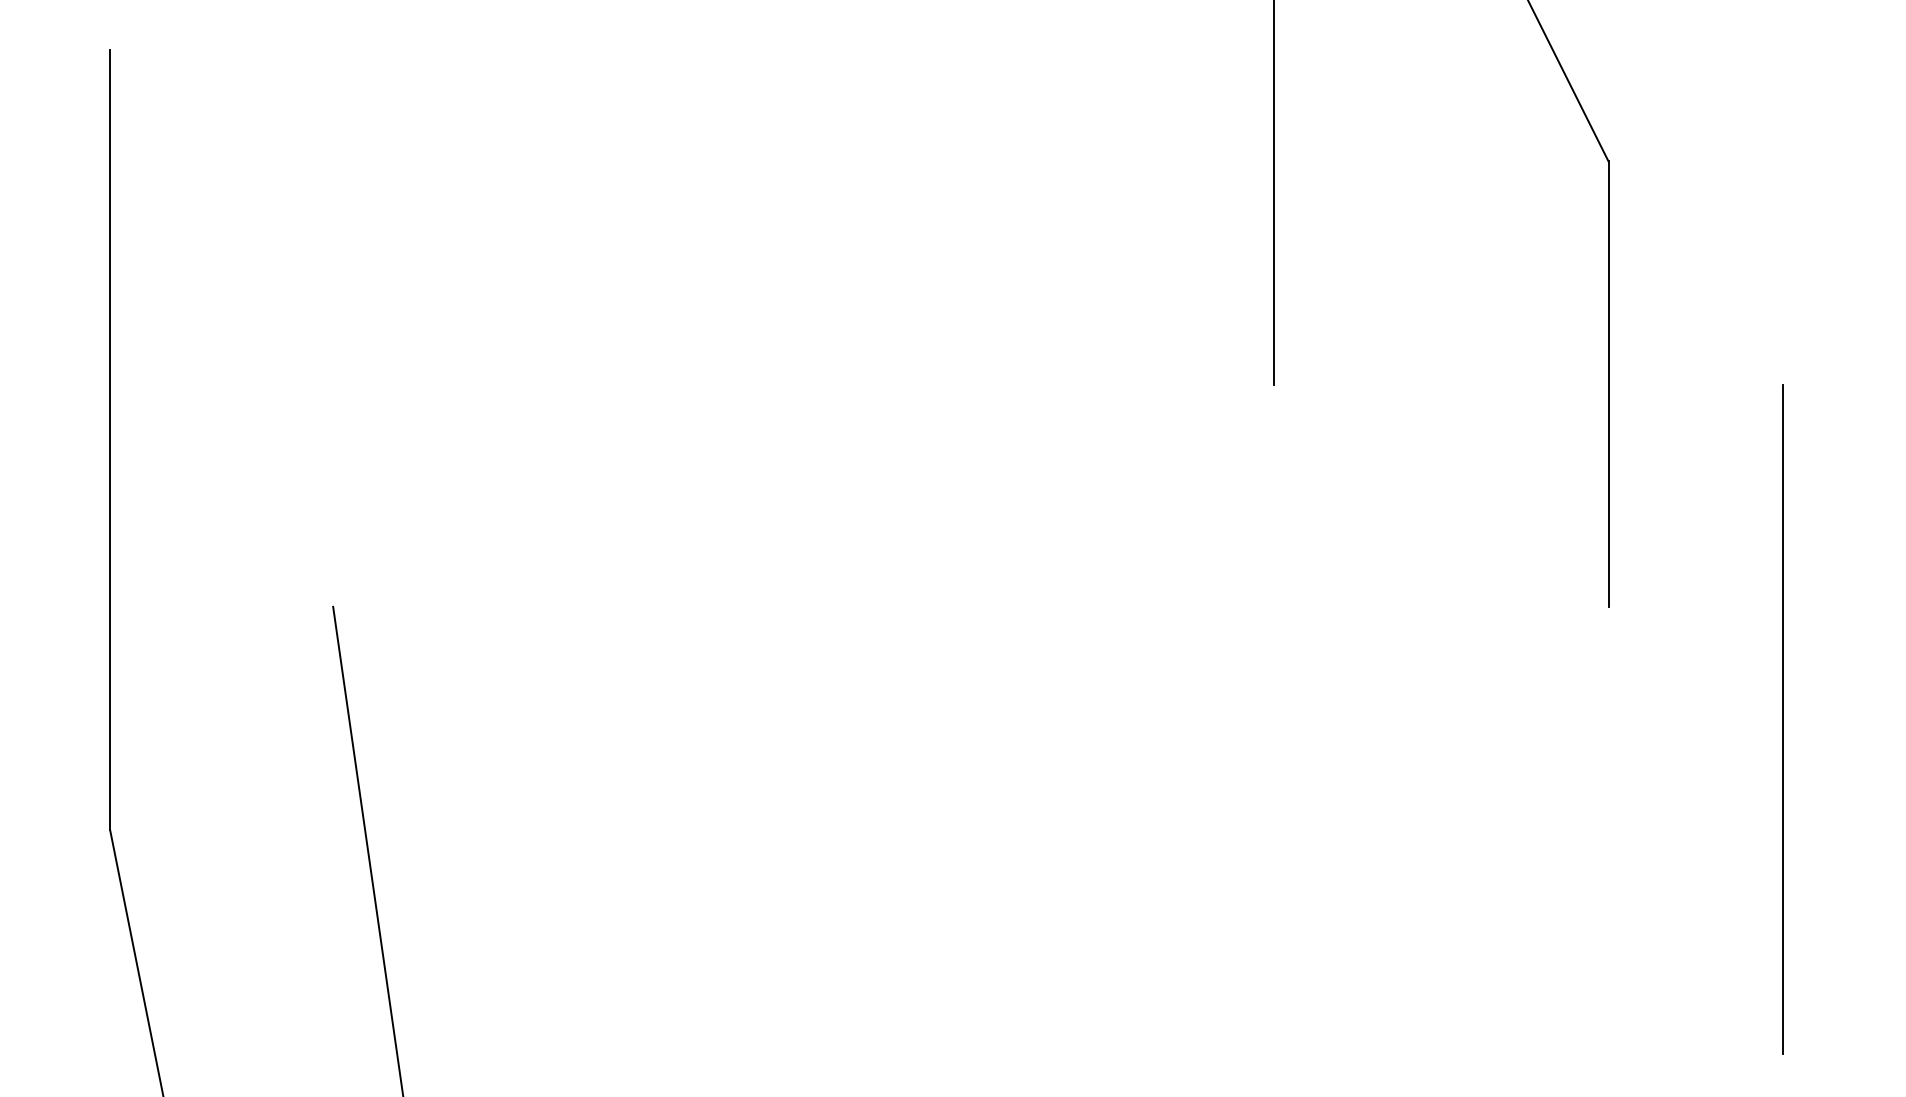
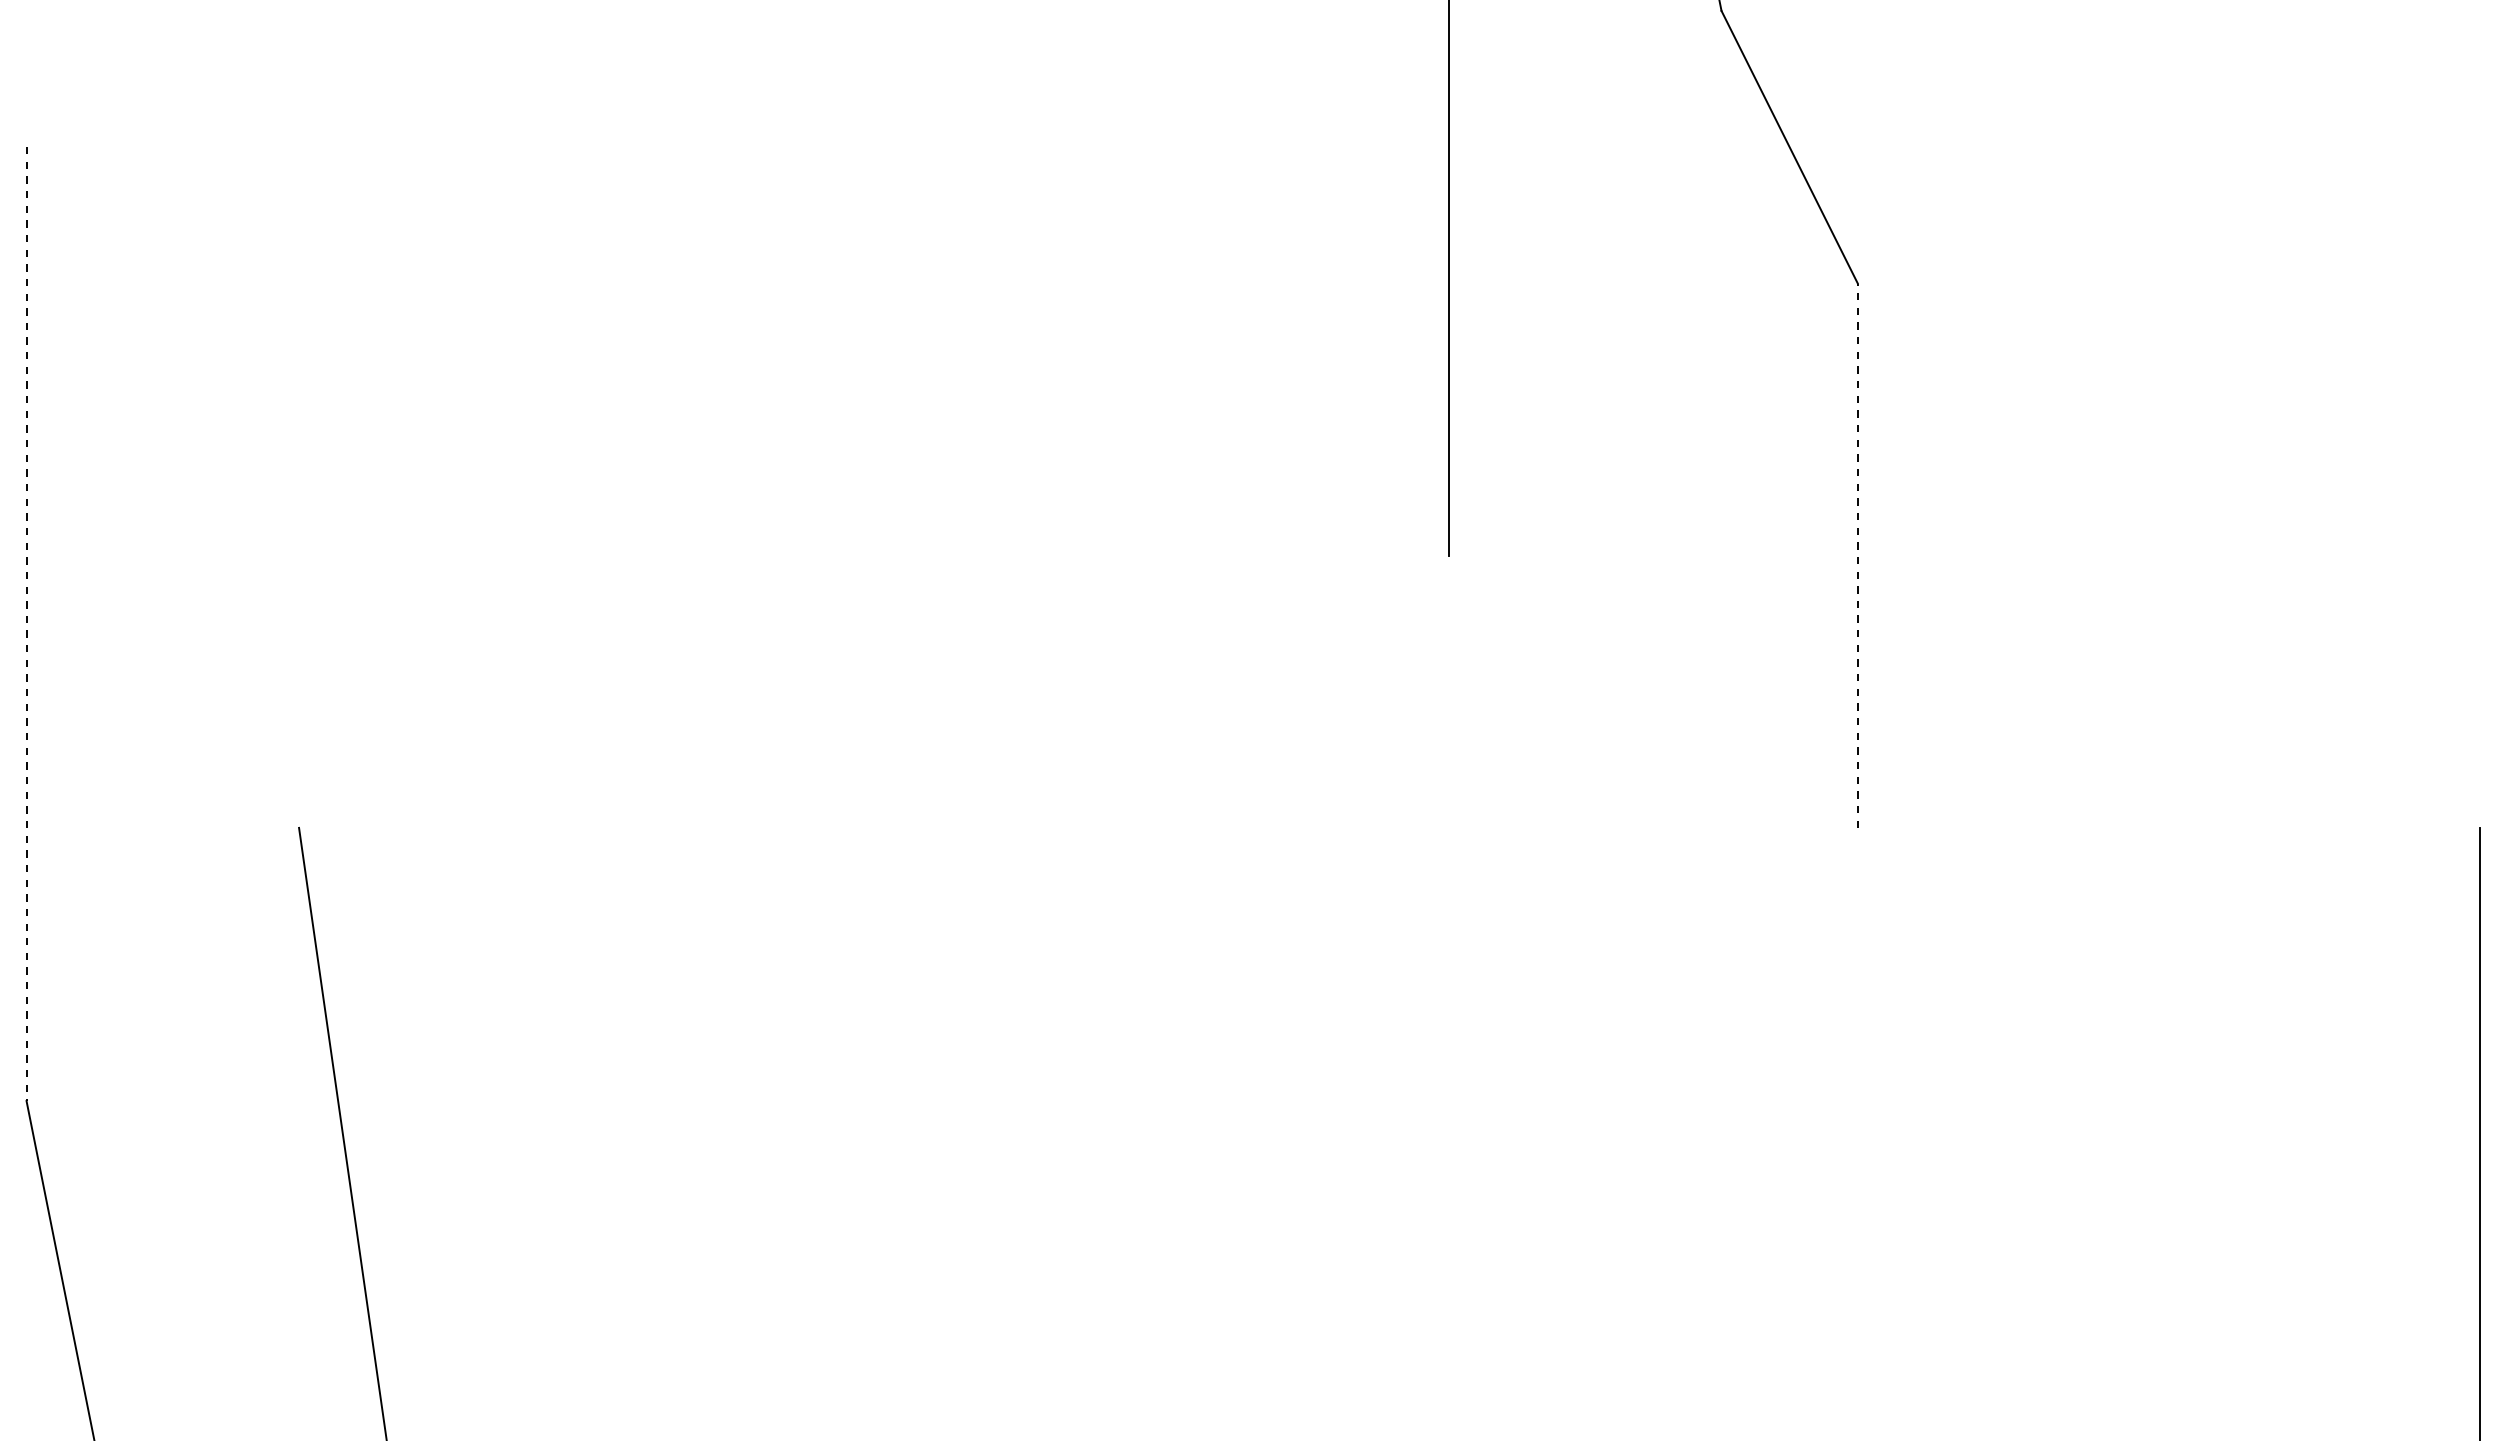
line: (1608, 383) -> (1857, 555), solid -> dashed
line: (110, 440) -> (26, 624), solid -> dashed
line: (1783, 719) -> (2071, 965), removed

